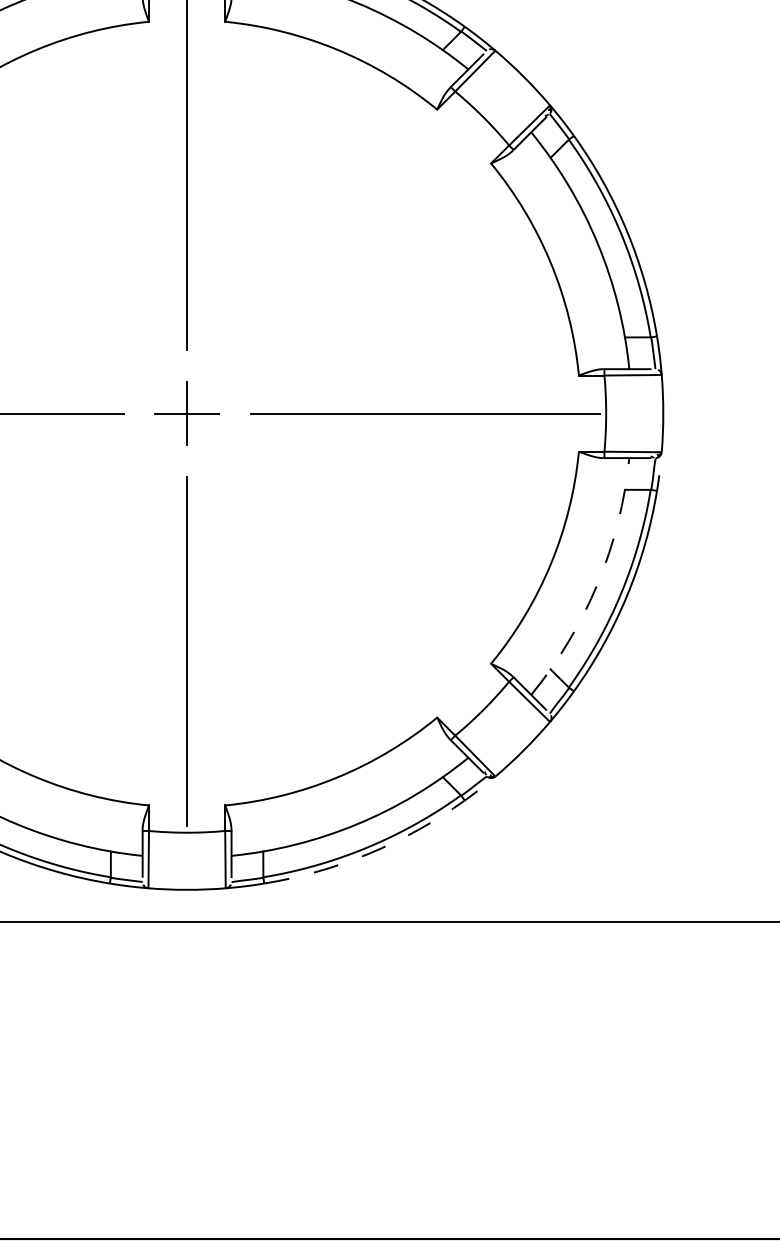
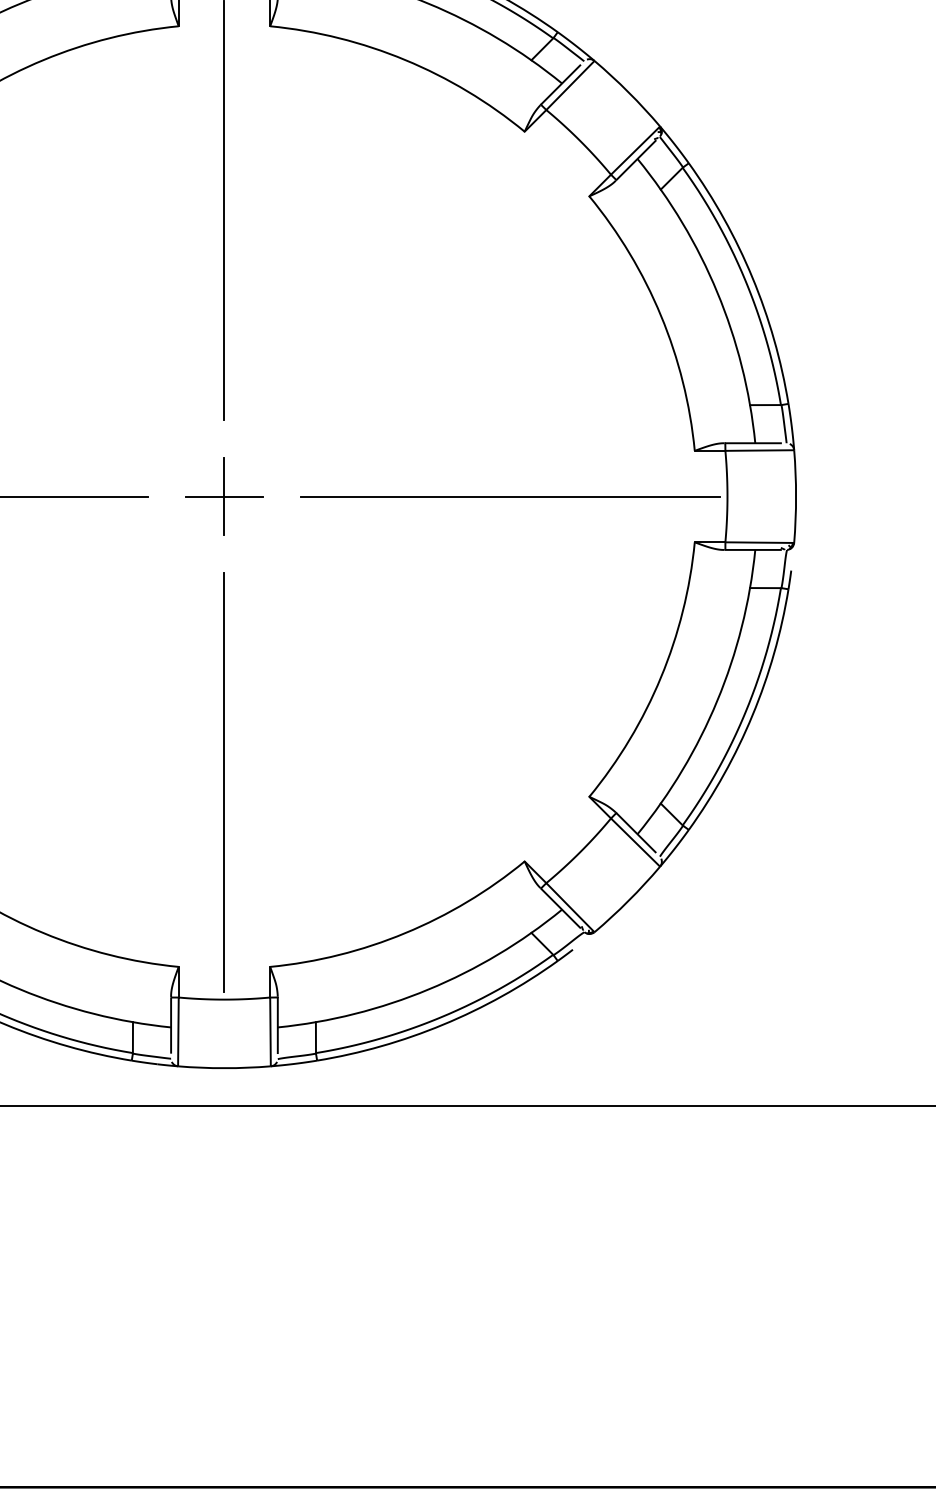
arc: (597, 583) -> (717, 700), dashed -> solid
arc: (369, 853) -> (443, 1024), dashed -> solid

